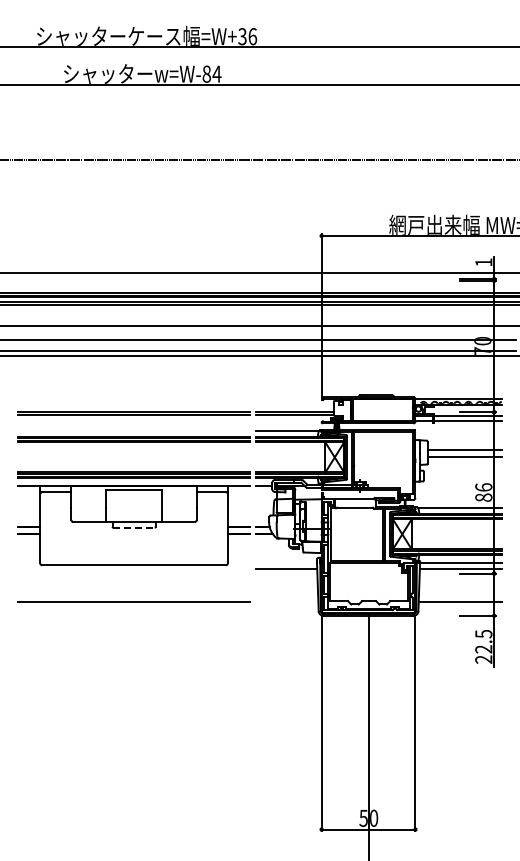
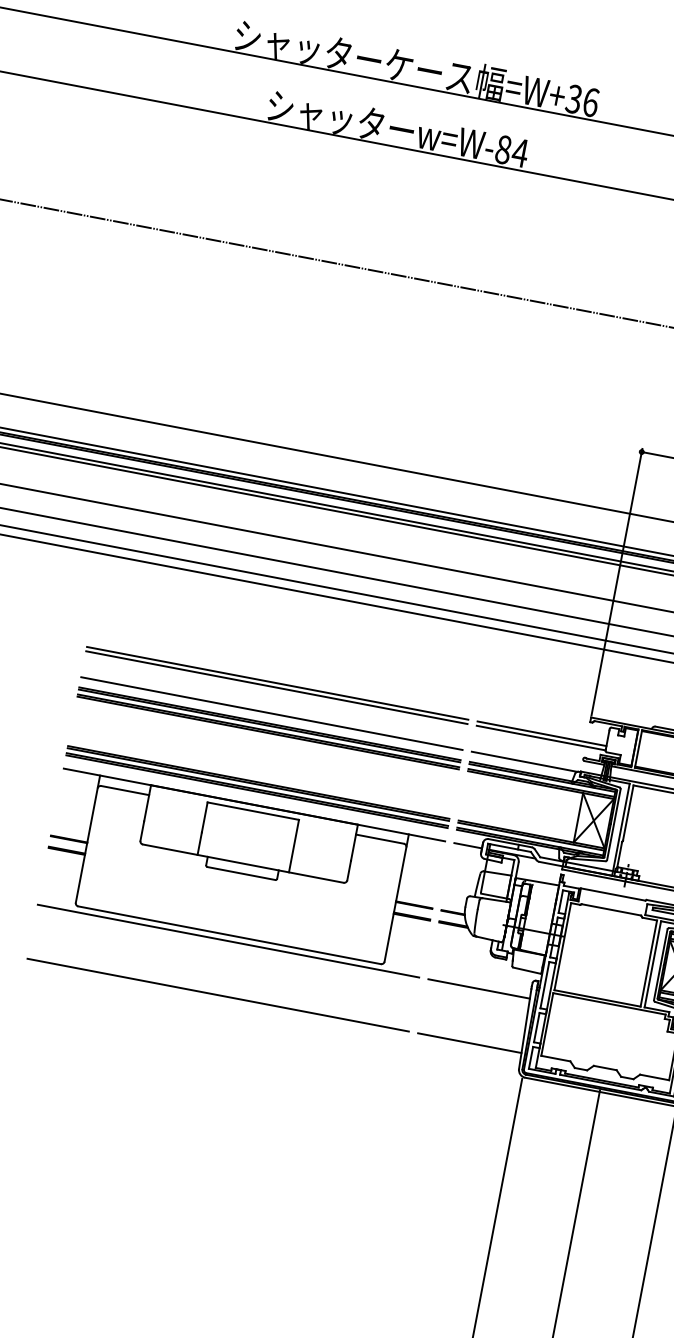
line: (133, 430) -> (270, 713), added
line: (134, 527) -> (242, 873), dashed -> solid
line: (133, 568) -> (227, 940), added
line: (286, 601) -> (469, 1042), added

